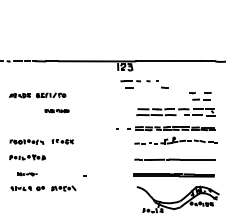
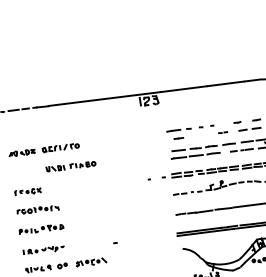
part: (144, 84) -> (196, 132), moved
part: (56, 110) -> (70, 165), size x1.67
part: (62, 141) -> (27, 191), moved
part: (27, 174) -> (43, 250), size x1.67

